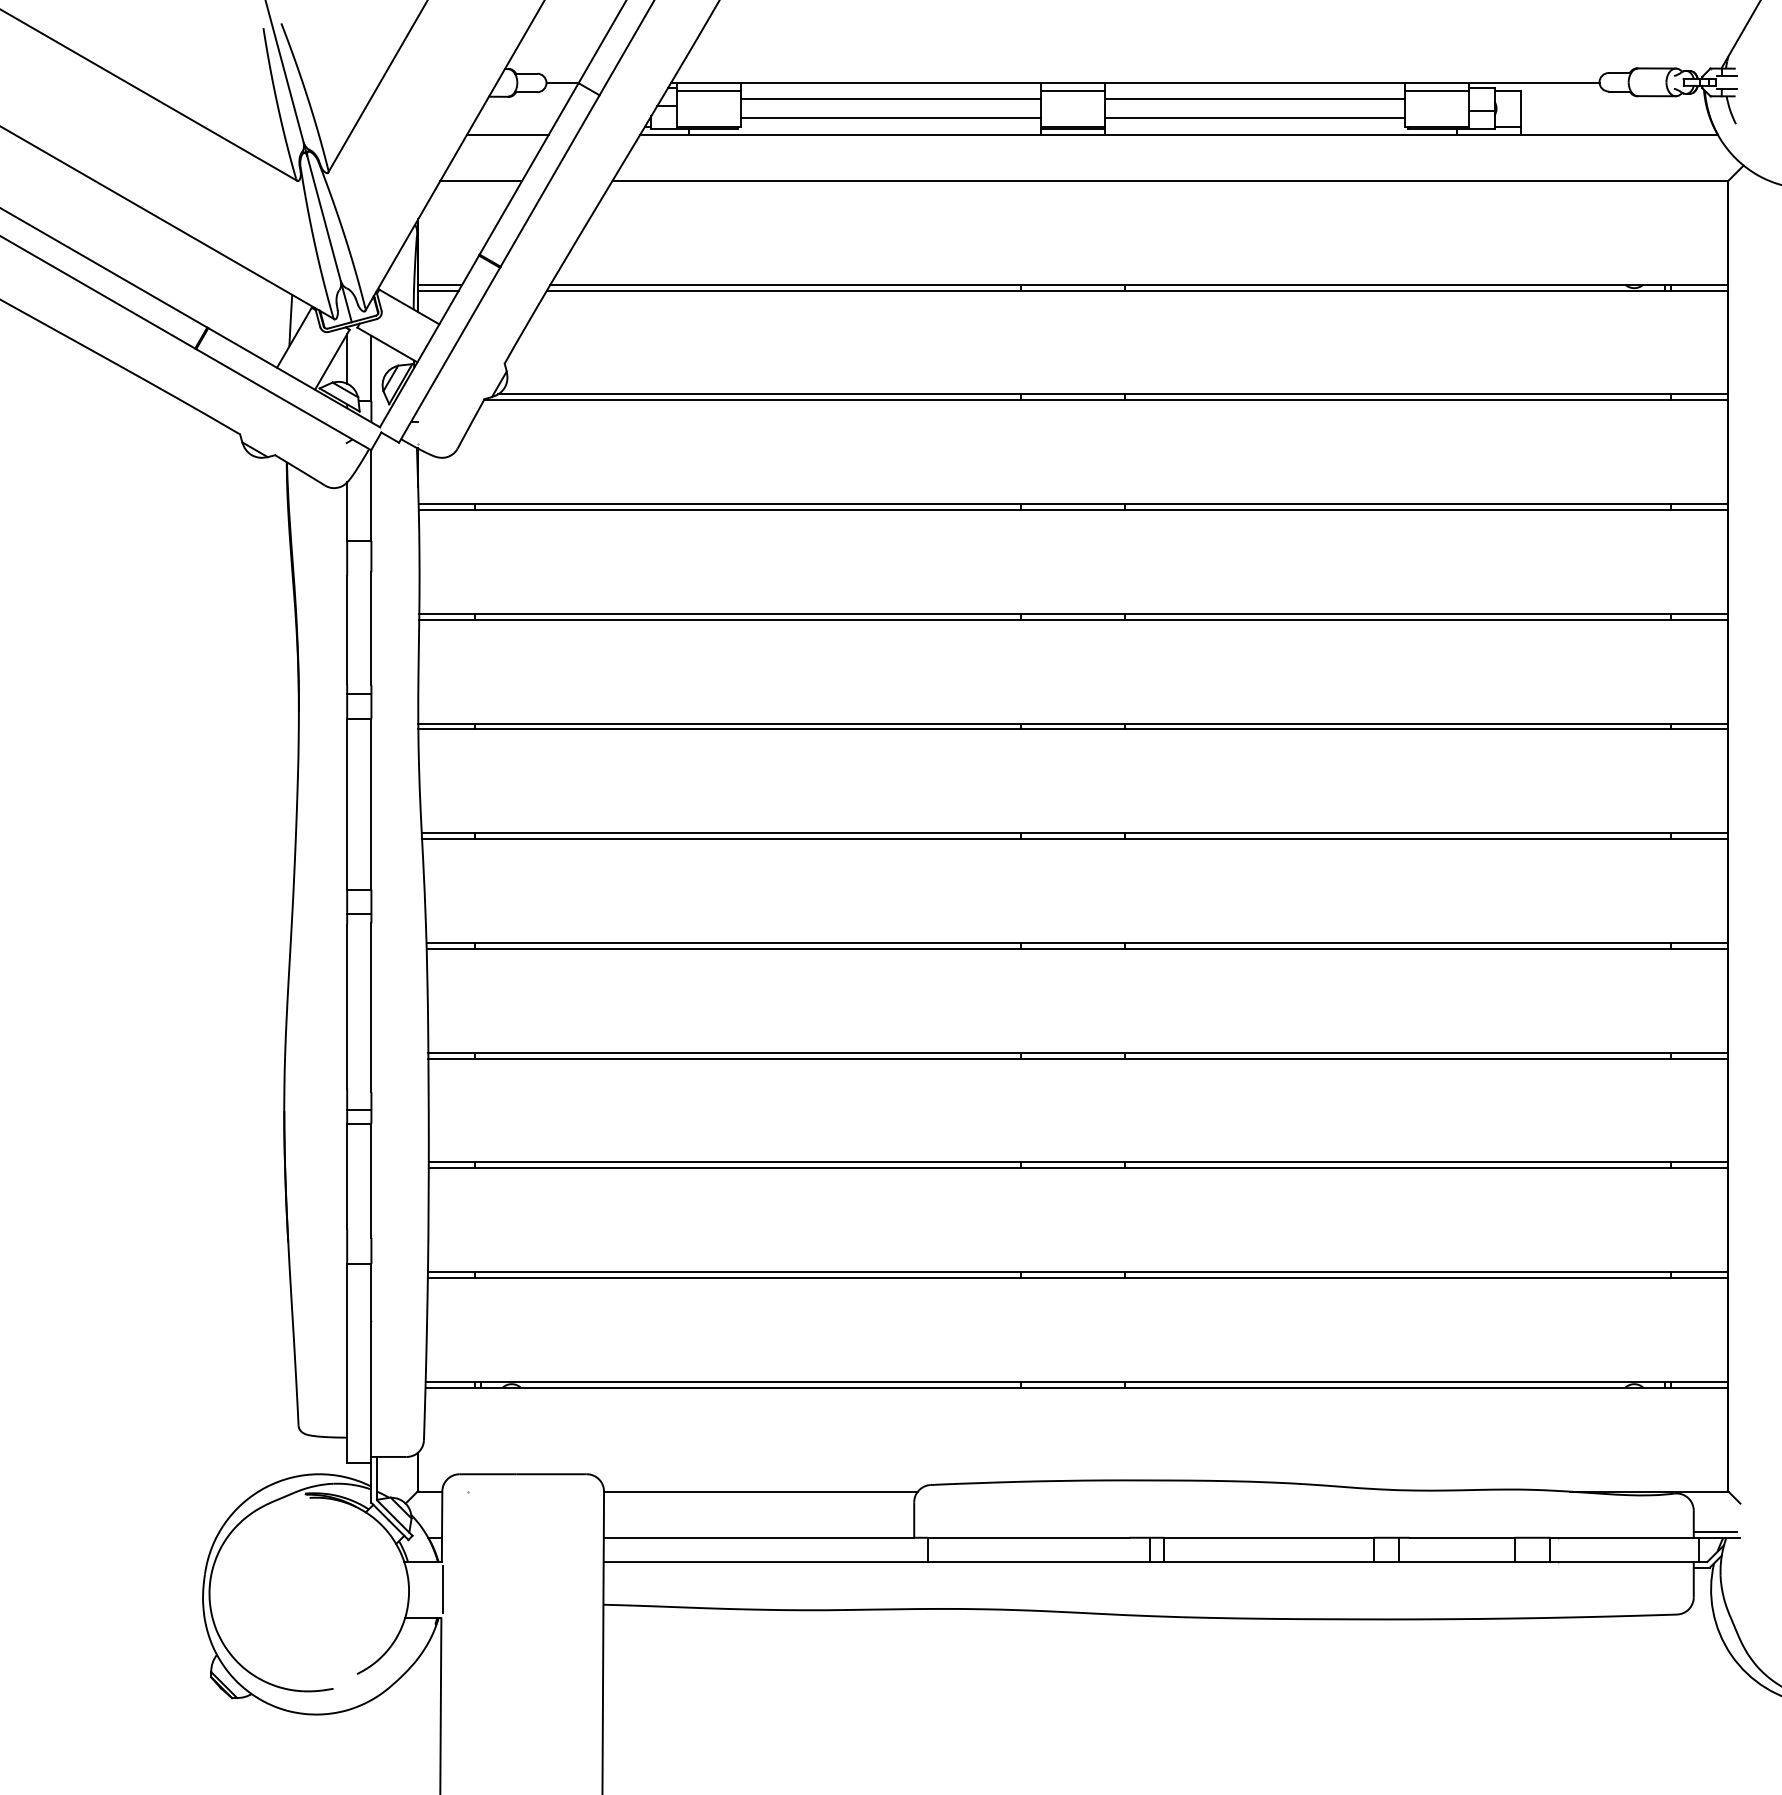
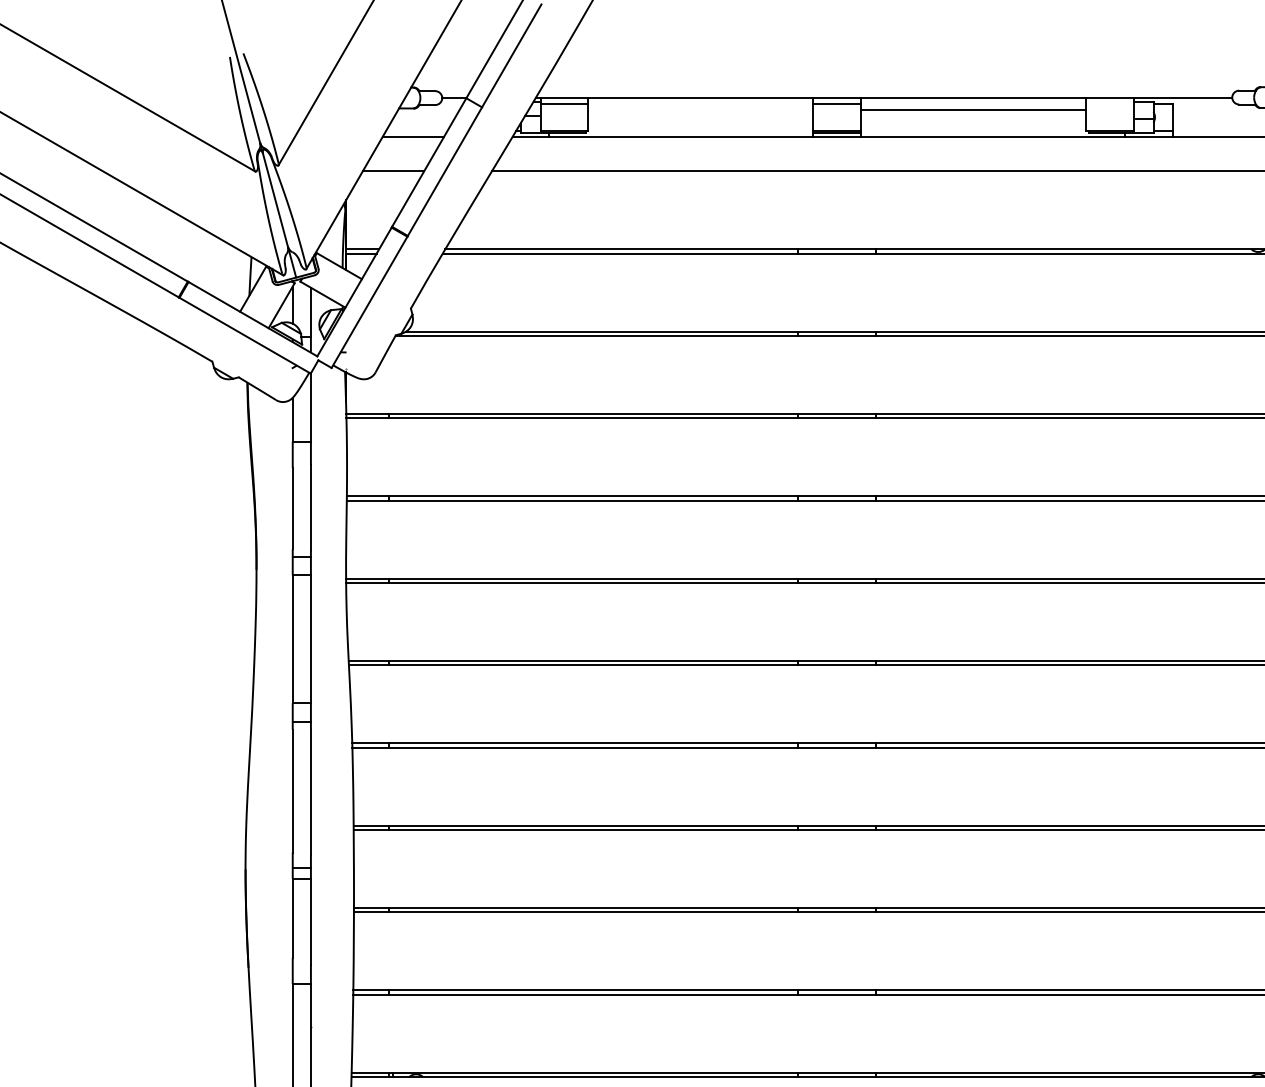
line: (1436, 90) -> (1109, 103), removed
line: (890, 99) -> (700, 110), removed
line: (890, 117) -> (700, 124), removed
line: (1254, 117) -> (973, 124), removed

